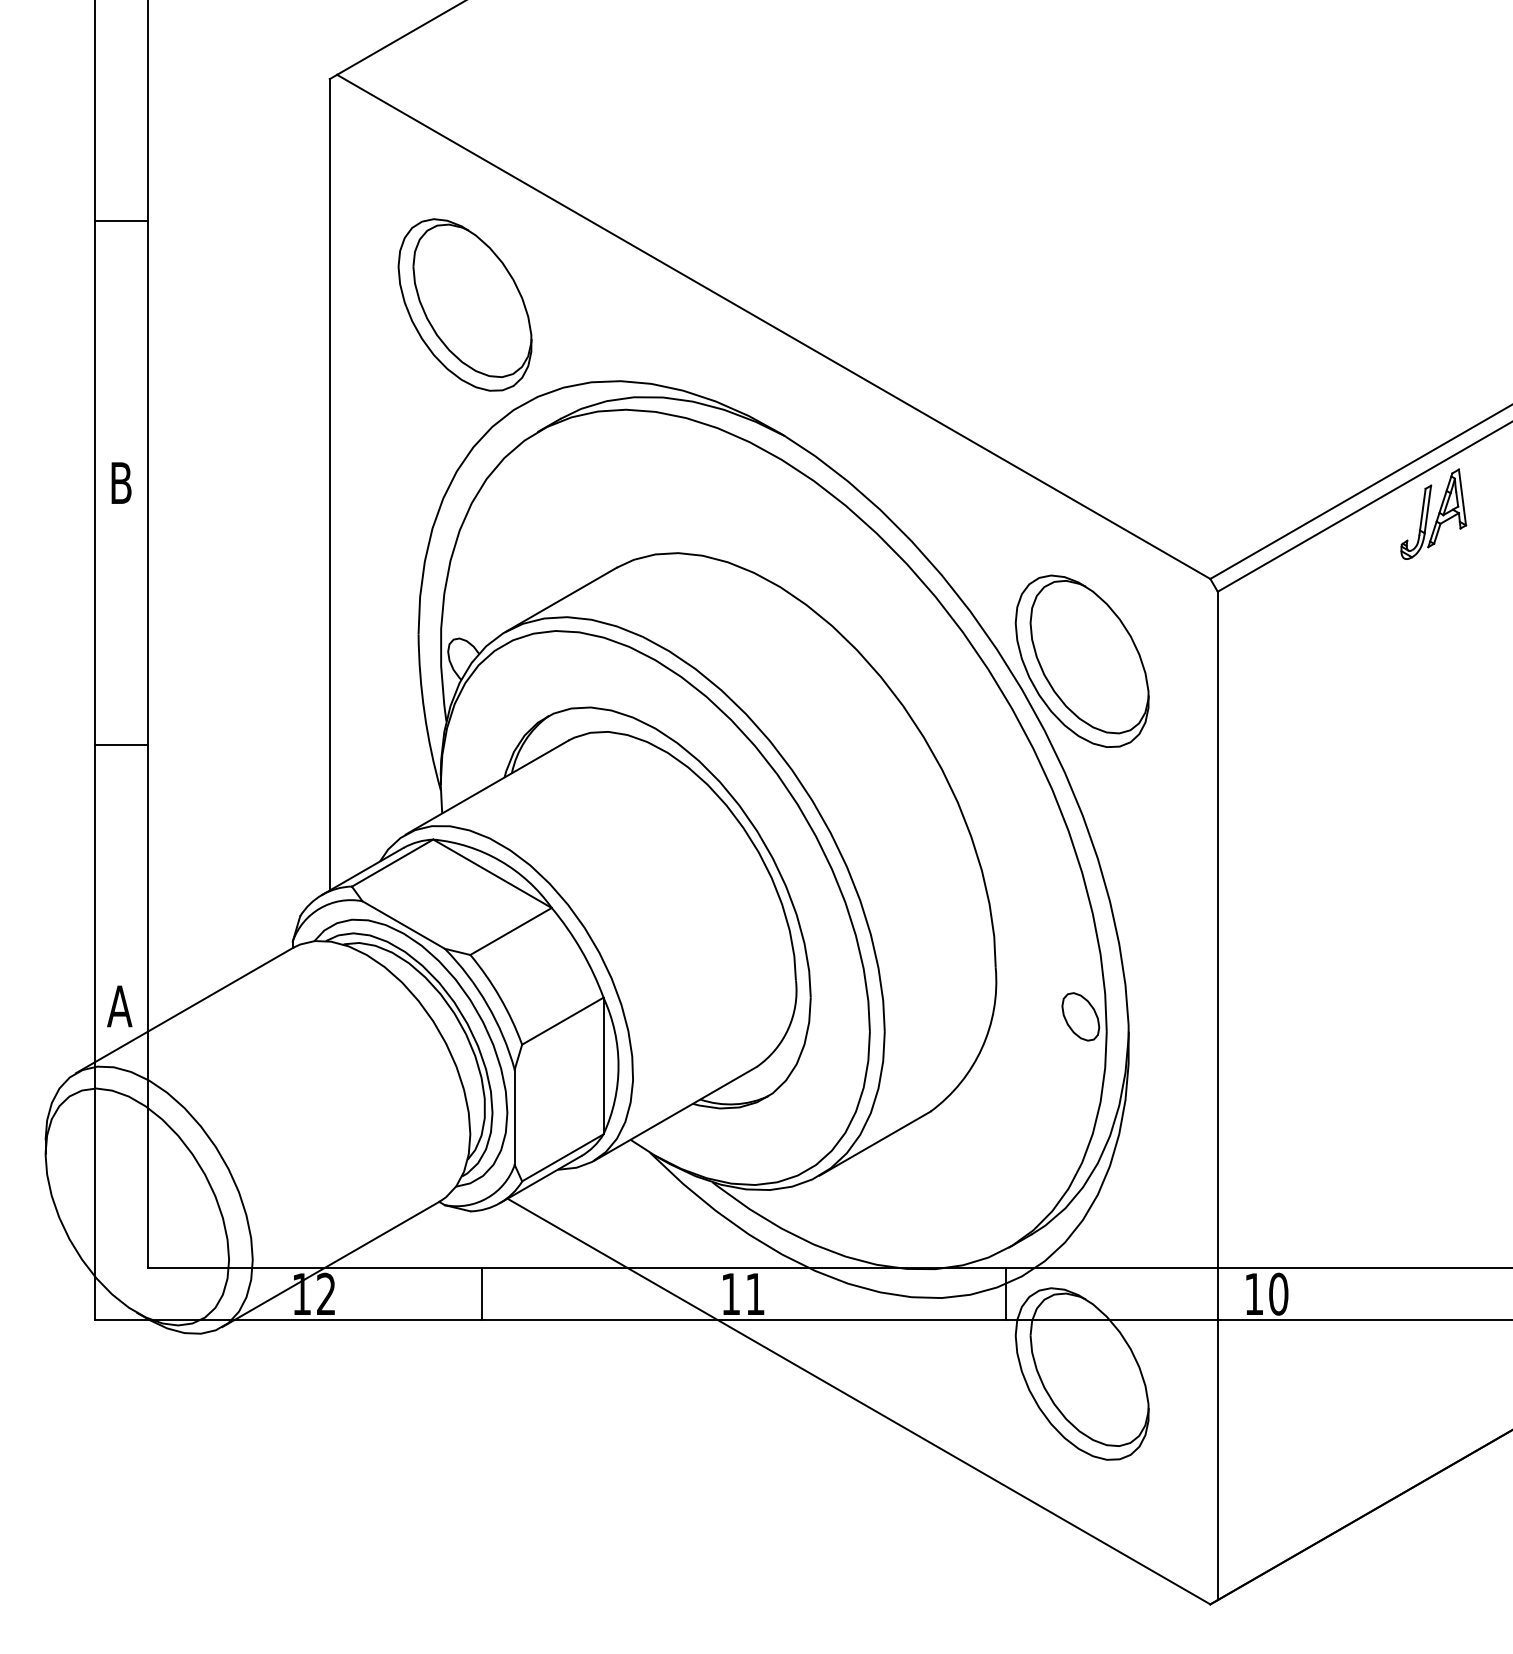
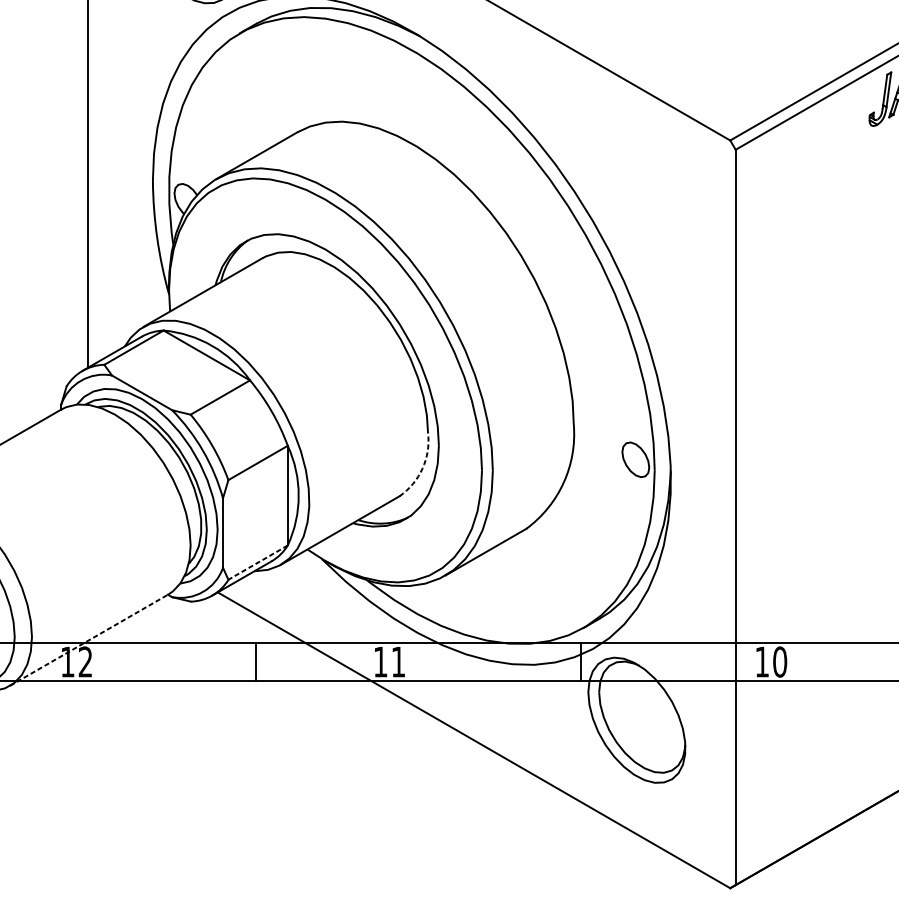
part: (1081, 660) -> (636, 199), removed
arc: (788, 1029) -> (422, 469), solid -> dashed
line: (562, 1158) -> (257, 563), solid -> dashed
line: (331, 1264) -> (89, 640), solid -> dashed
line: (482, 1293) -> (256, 661), moved

